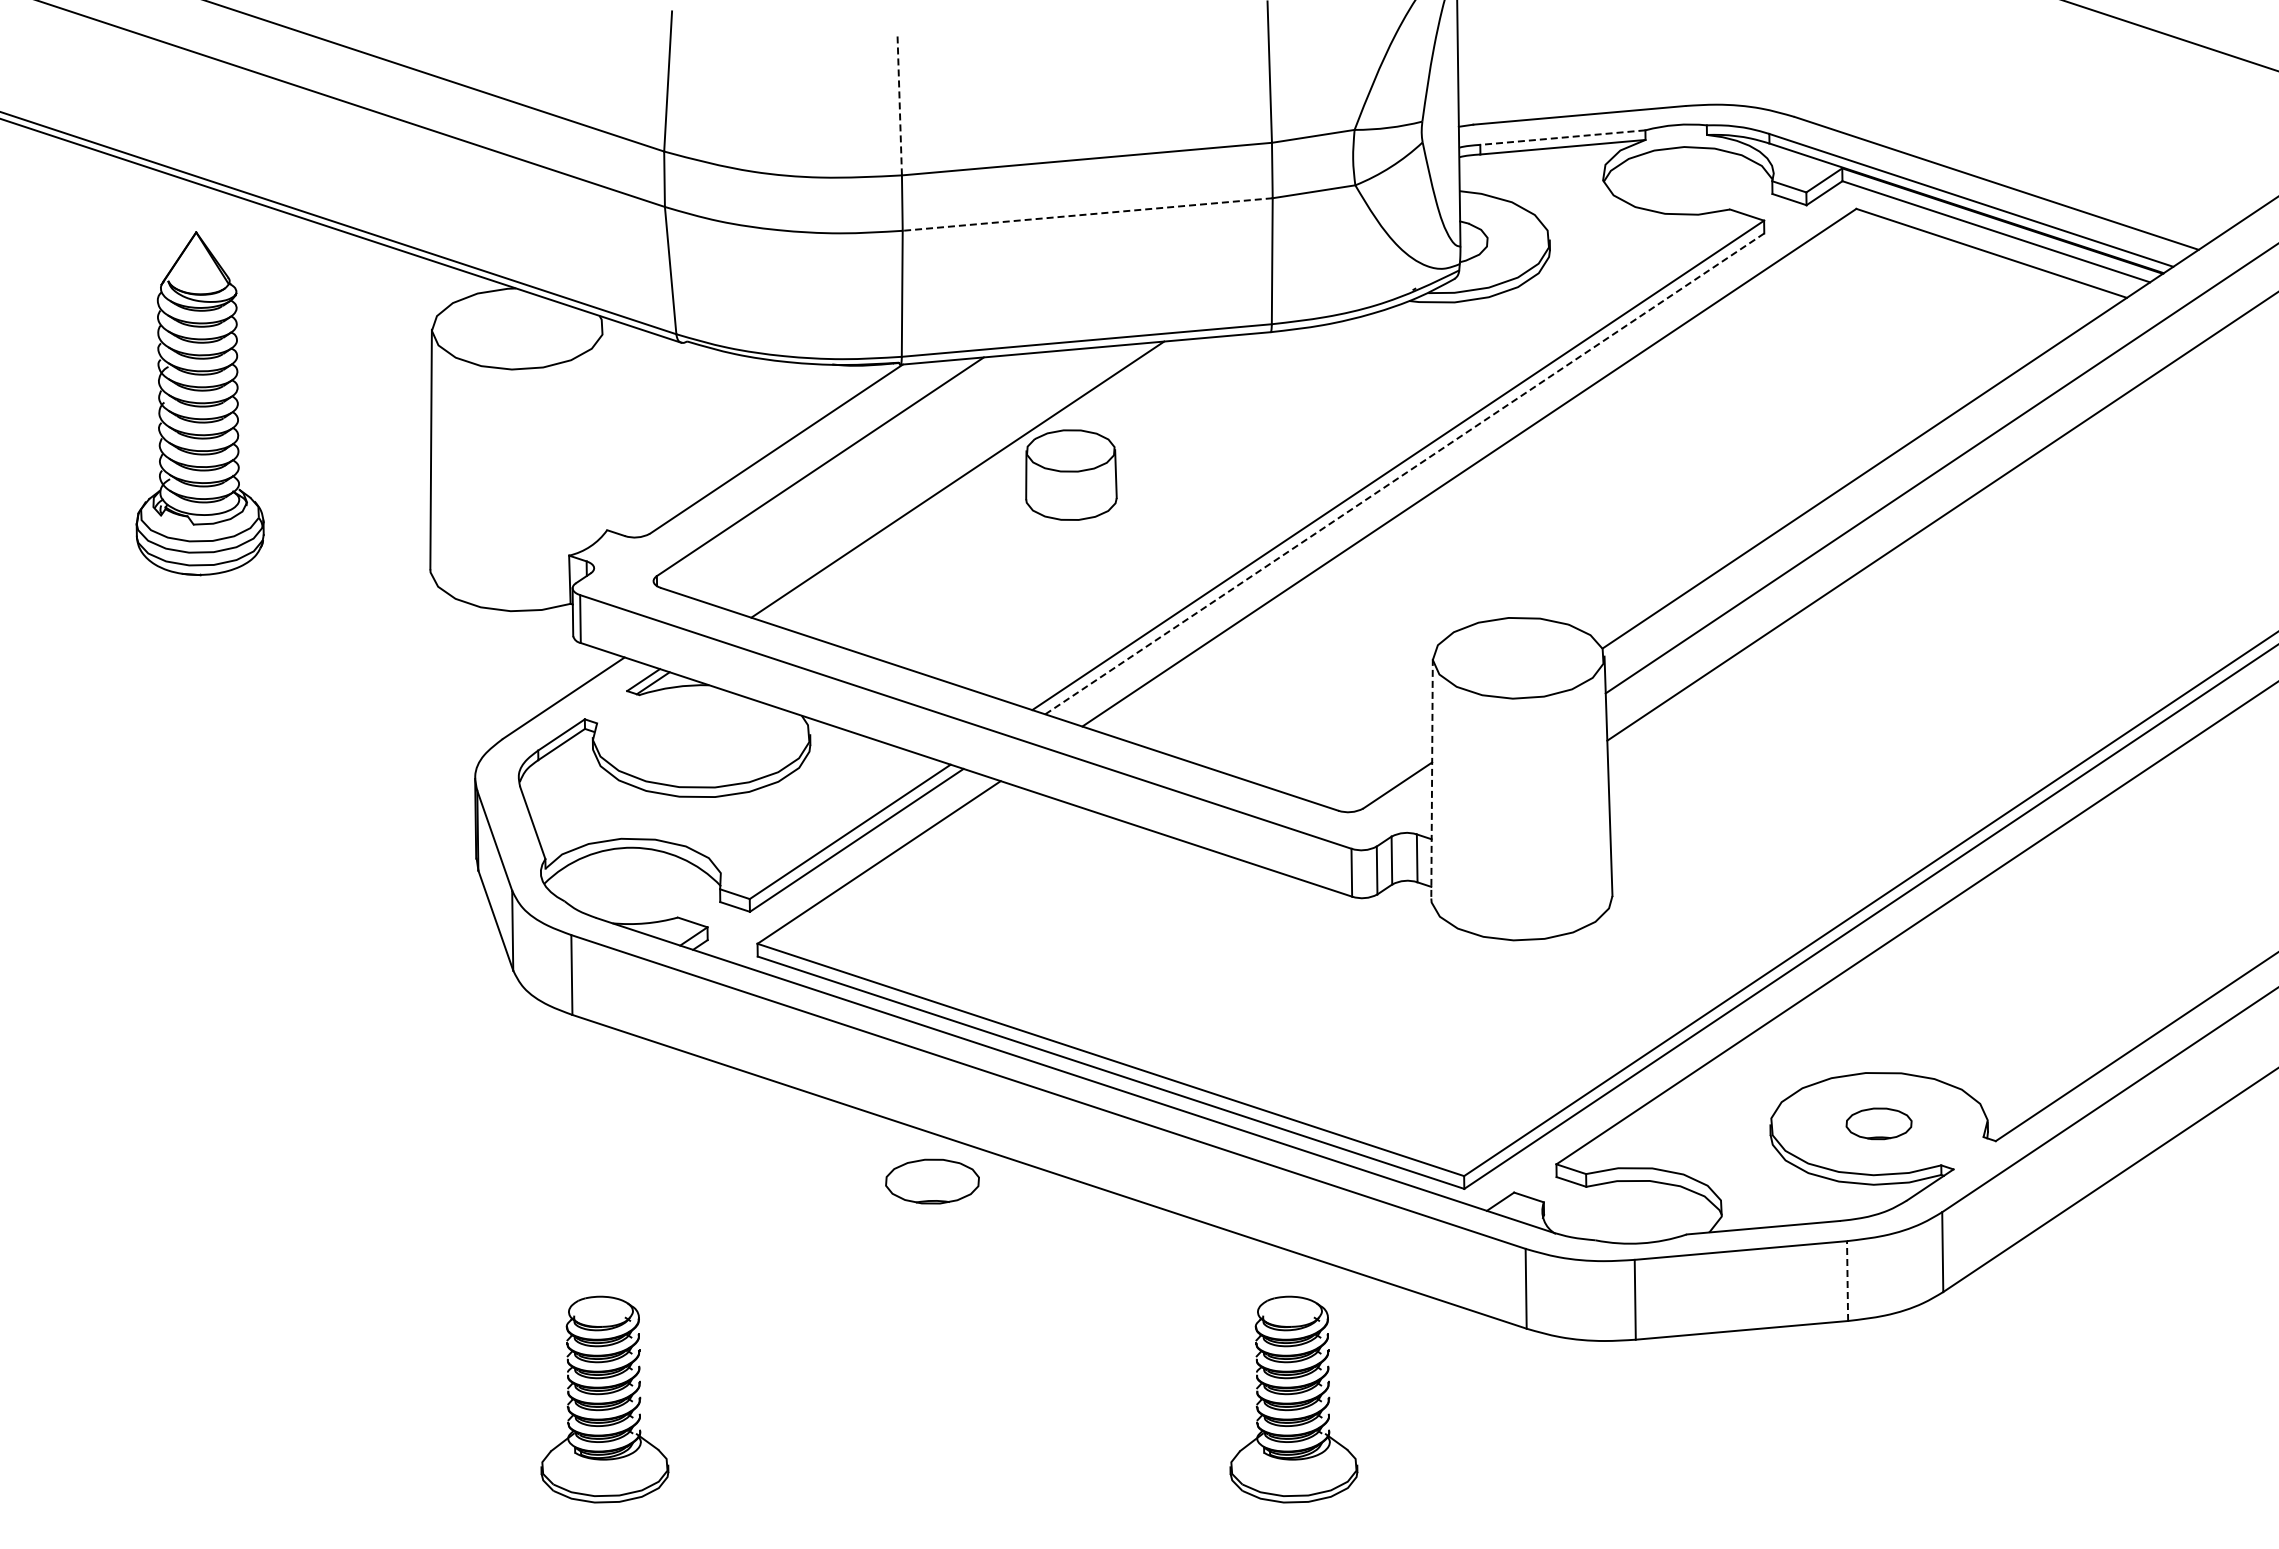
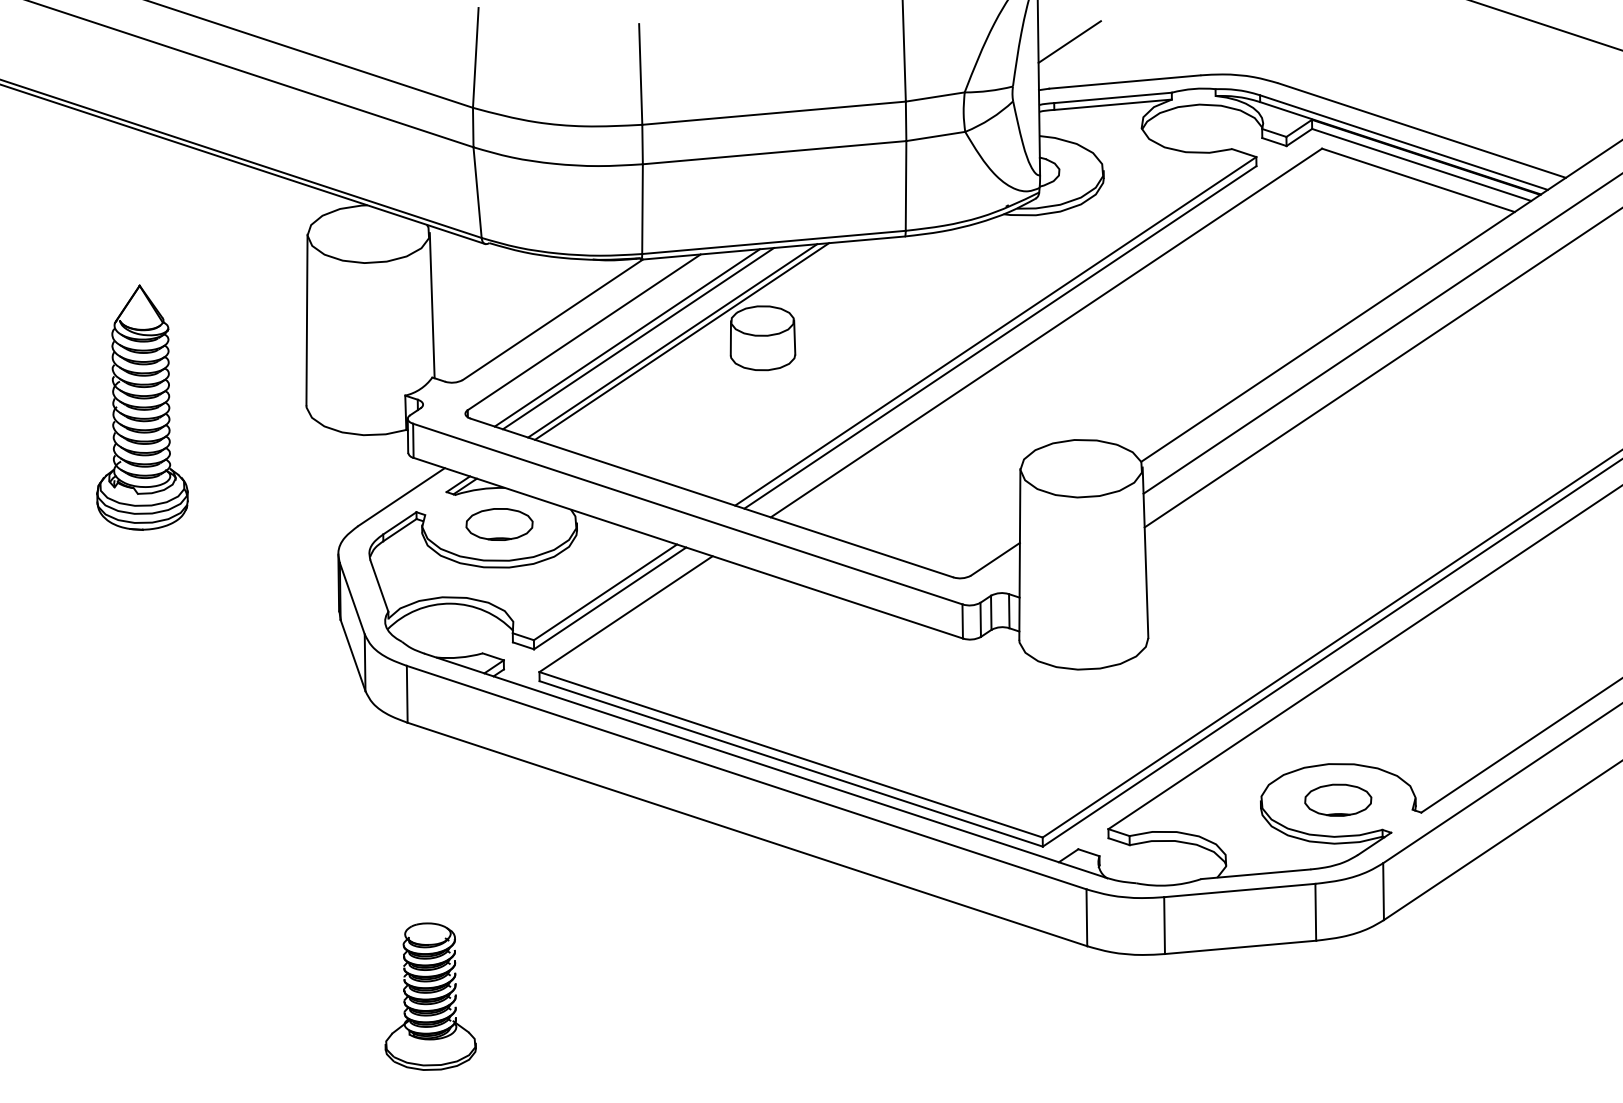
line: (1501, 58) -> (1069, 41), added
line: (899, 104) -> (640, 74), dashed -> solid
line: (1562, 137) -> (1112, 97), dashed -> solid
line: (1087, 214) -> (774, 152), dashed -> solid
part: (199, 403) -> (142, 407), moved
line: (606, 429) -> (431, 305), added
line: (1404, 473) -> (1000, 337), dashed -> solid
line: (880, 474) -> (627, 337), added
line: (896, 475) -> (638, 338), added
line: (944, 478) -> (672, 340), added
line: (1432, 778) -> (1020, 554), dashed -> solid
part: (1878, 1123) -> (1337, 800), size x1.43
part: (932, 1181) -> (499, 524), moved
line: (1847, 1281) -> (1315, 912), dashed -> solid
part: (1293, 1399) -> (921, 996), removed

